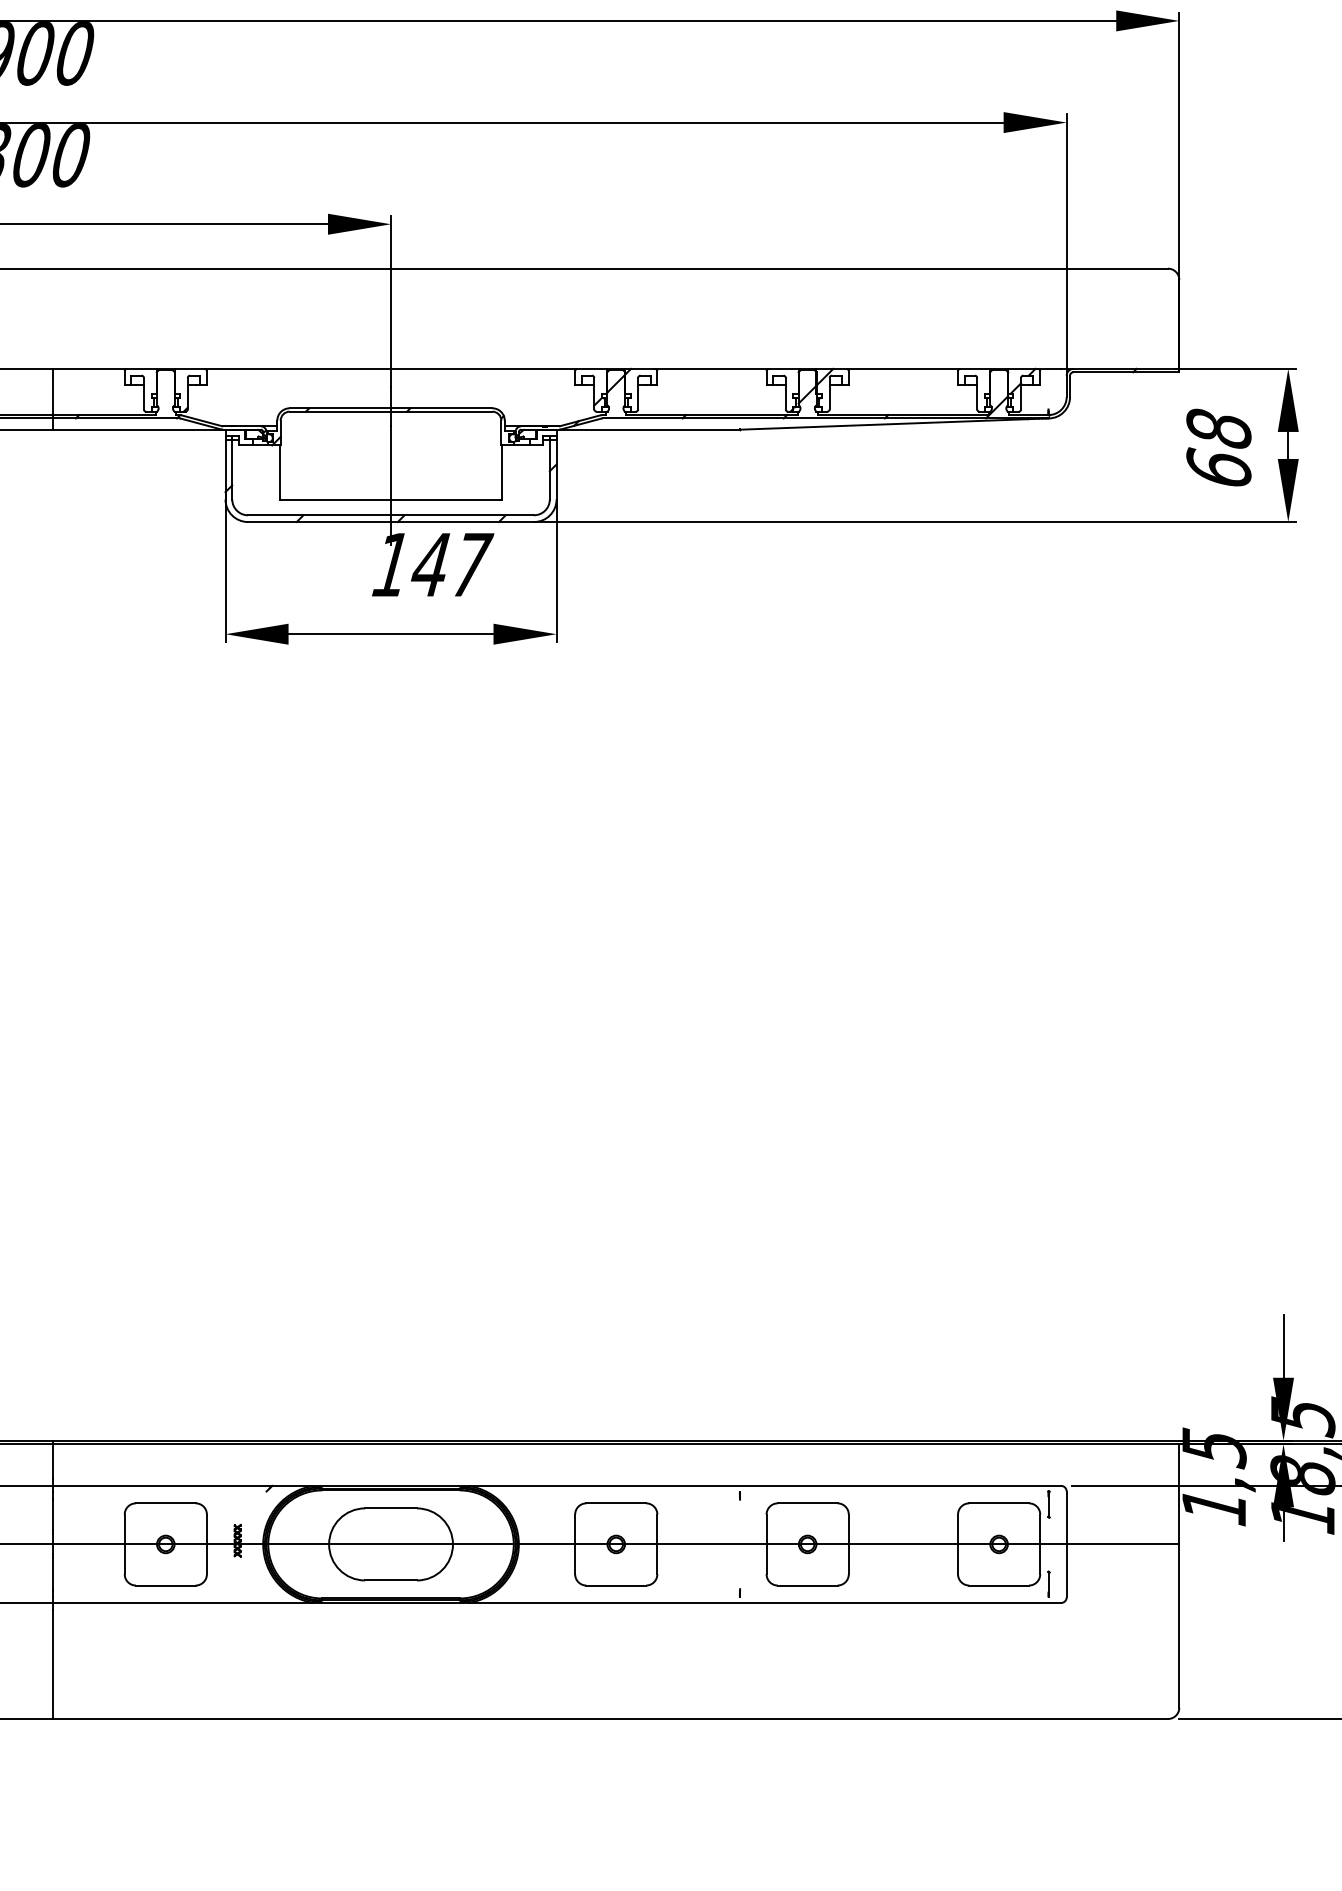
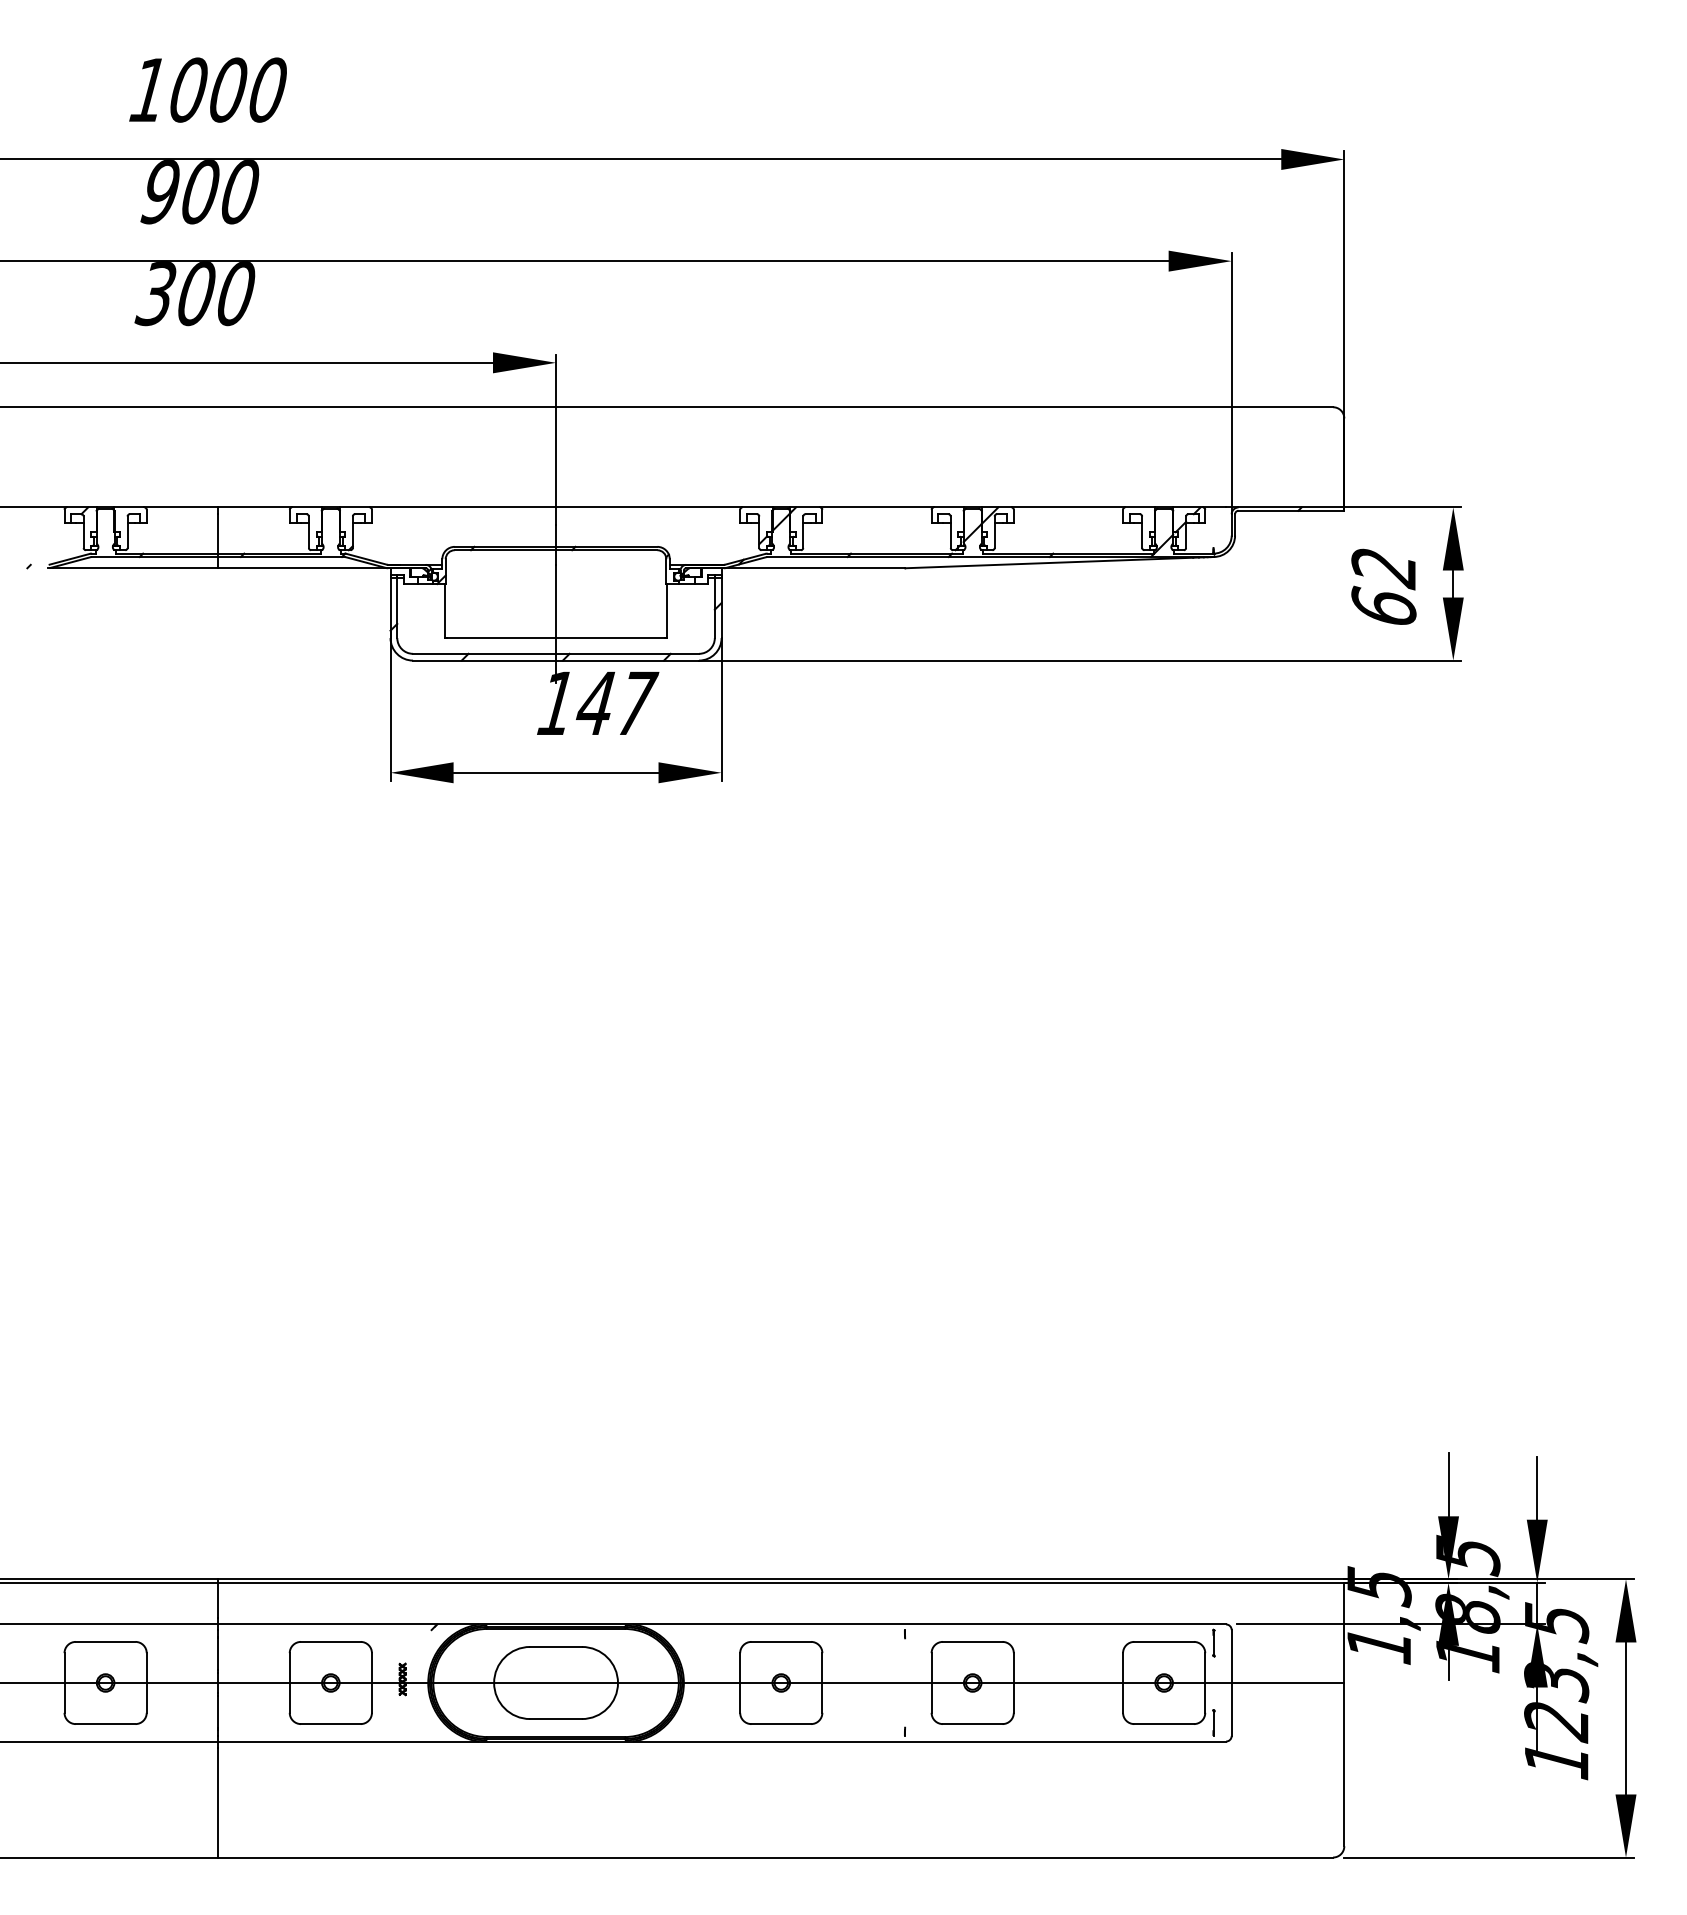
text: (1218, 429) -> (1383, 568), 68 -> 62

